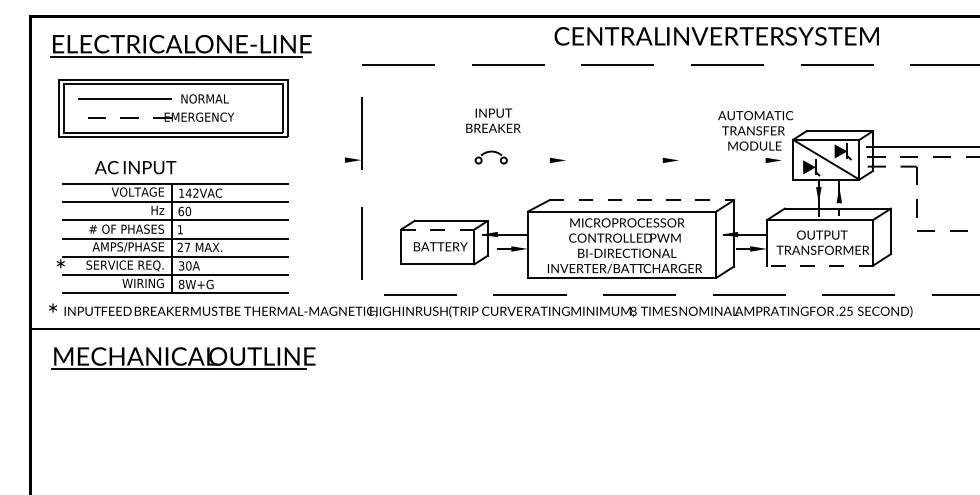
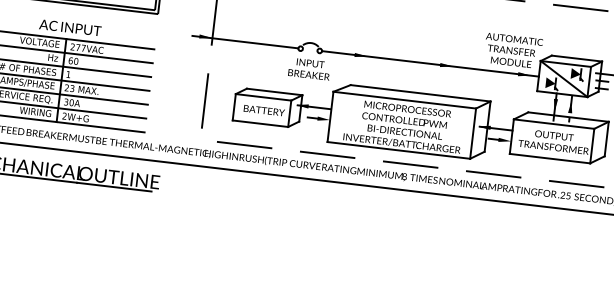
text: (493, 120) -> (309, 68), moved
line: (405, 160) -> (245, 42), added
line: (649, 160) -> (430, 63), added
text: (135, 167) -> (70, 27), moved
text: (188, 192) -> (78, 47), 142VAC -> 277VAC
line: (642, 200) -> (421, 93), dashed -> solid
line: (437, 229) -> (263, 97), dashed -> solid
text: (187, 247) -> (72, 88), 27 -> 23
line: (819, 265) -> (549, 158), dashed -> solid
text: (181, 284) -> (64, 116), 8W+G -> 2W+G

